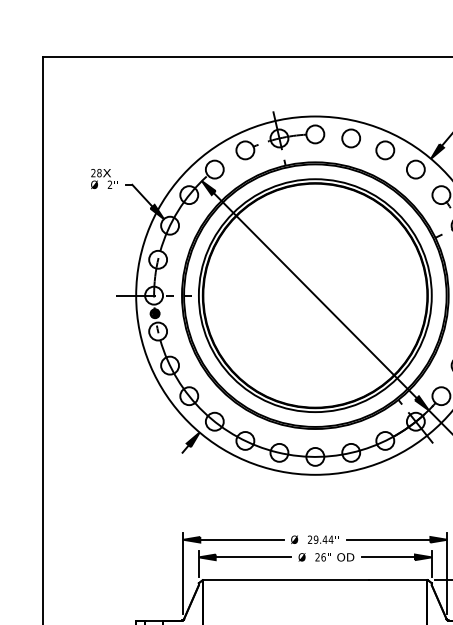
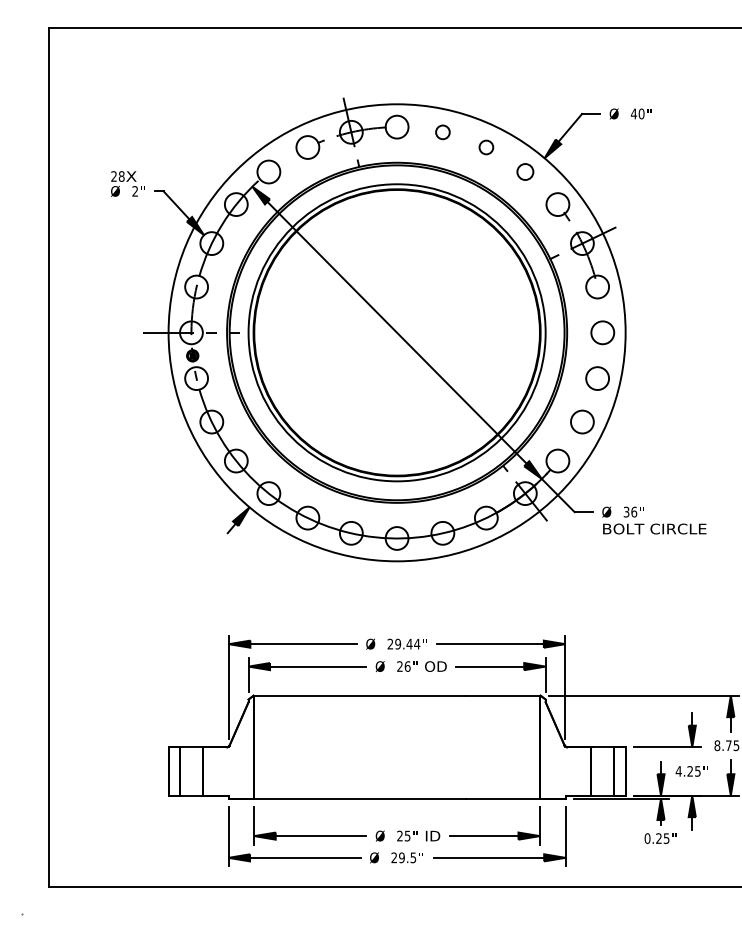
circle: (350, 138) -> (442, 132), size x0.6
circle: (385, 150) -> (486, 147), size x0.6
circle: (415, 169) -> (525, 171), size x0.7

